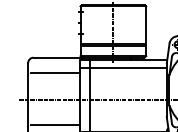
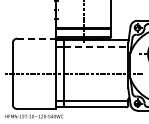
line: (57, 57) -> (37, 38), solid -> dashed
line: (128, 68) -> (96, 47), solid -> dashed
line: (55, 71) -> (35, 50), removed
line: (55, 126) -> (35, 95), removed

